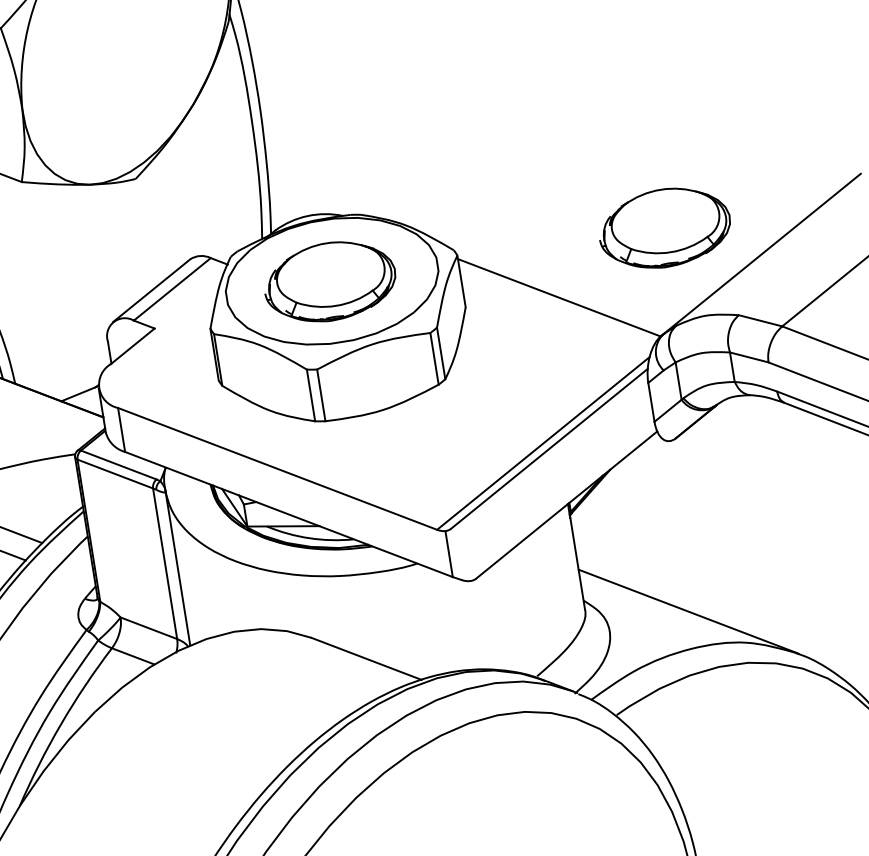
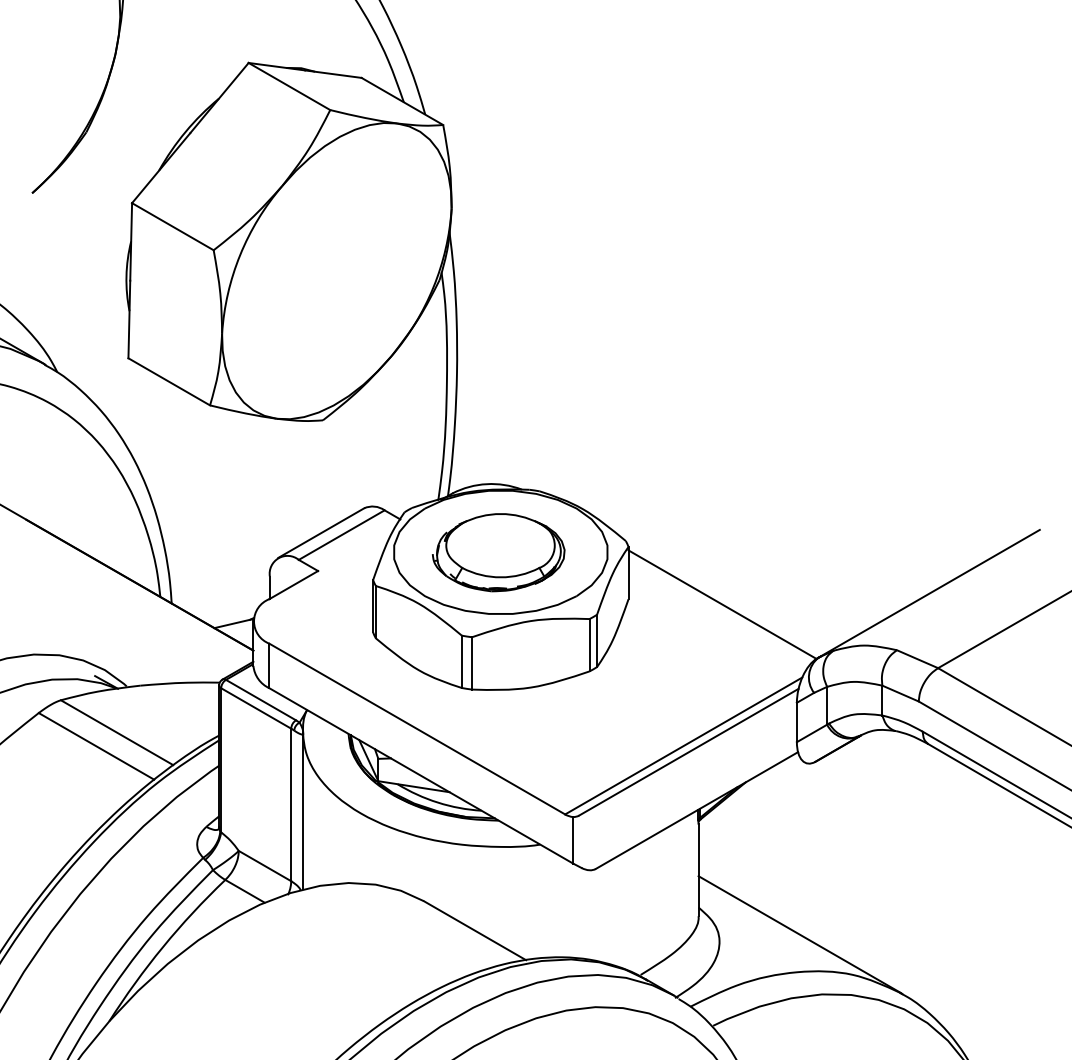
part: (664, 228) -> (837, 552), removed

